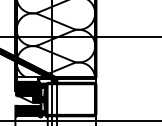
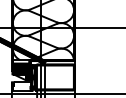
fill: (27, 111) -> (21, 86), removed

